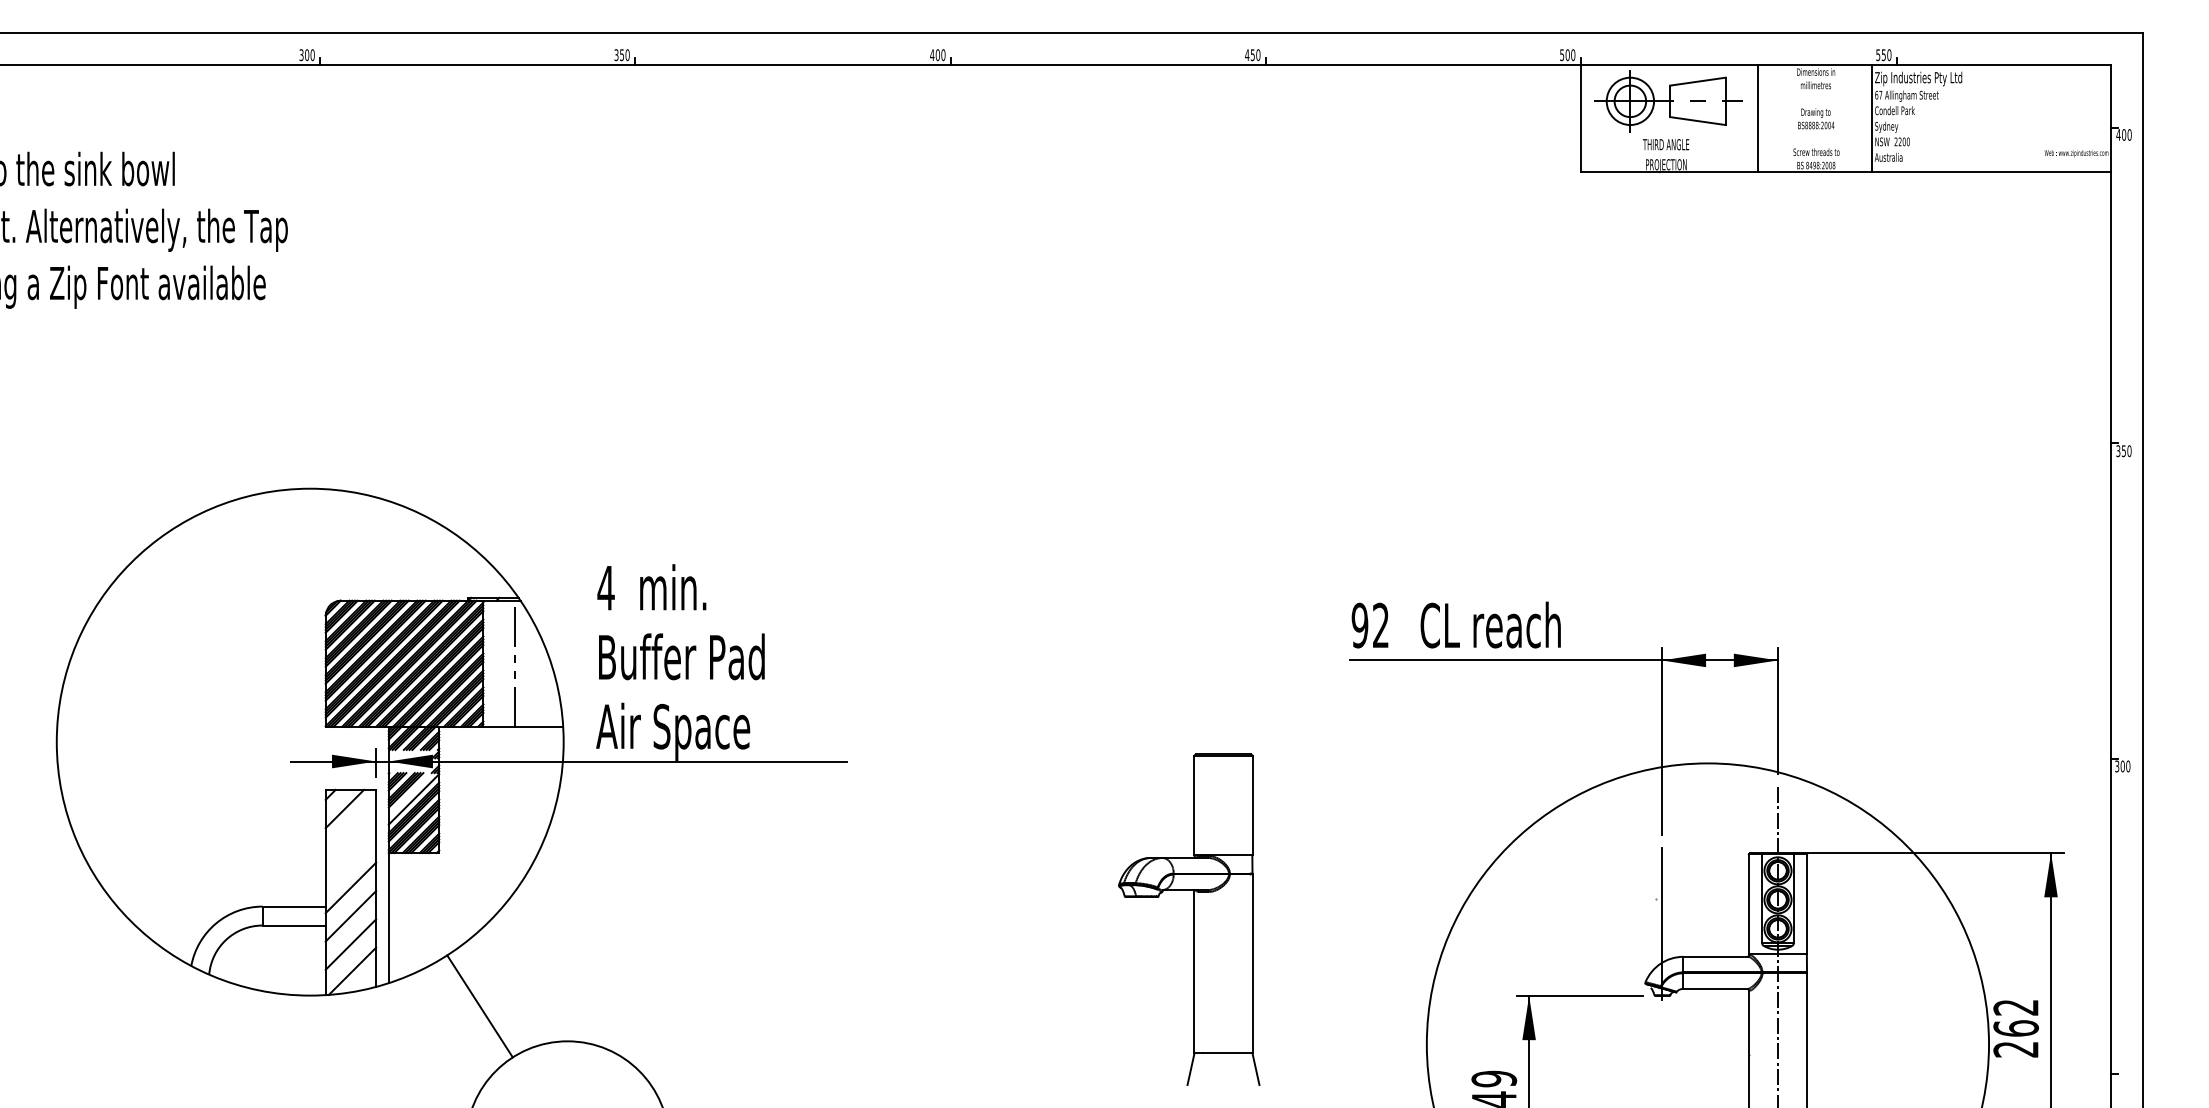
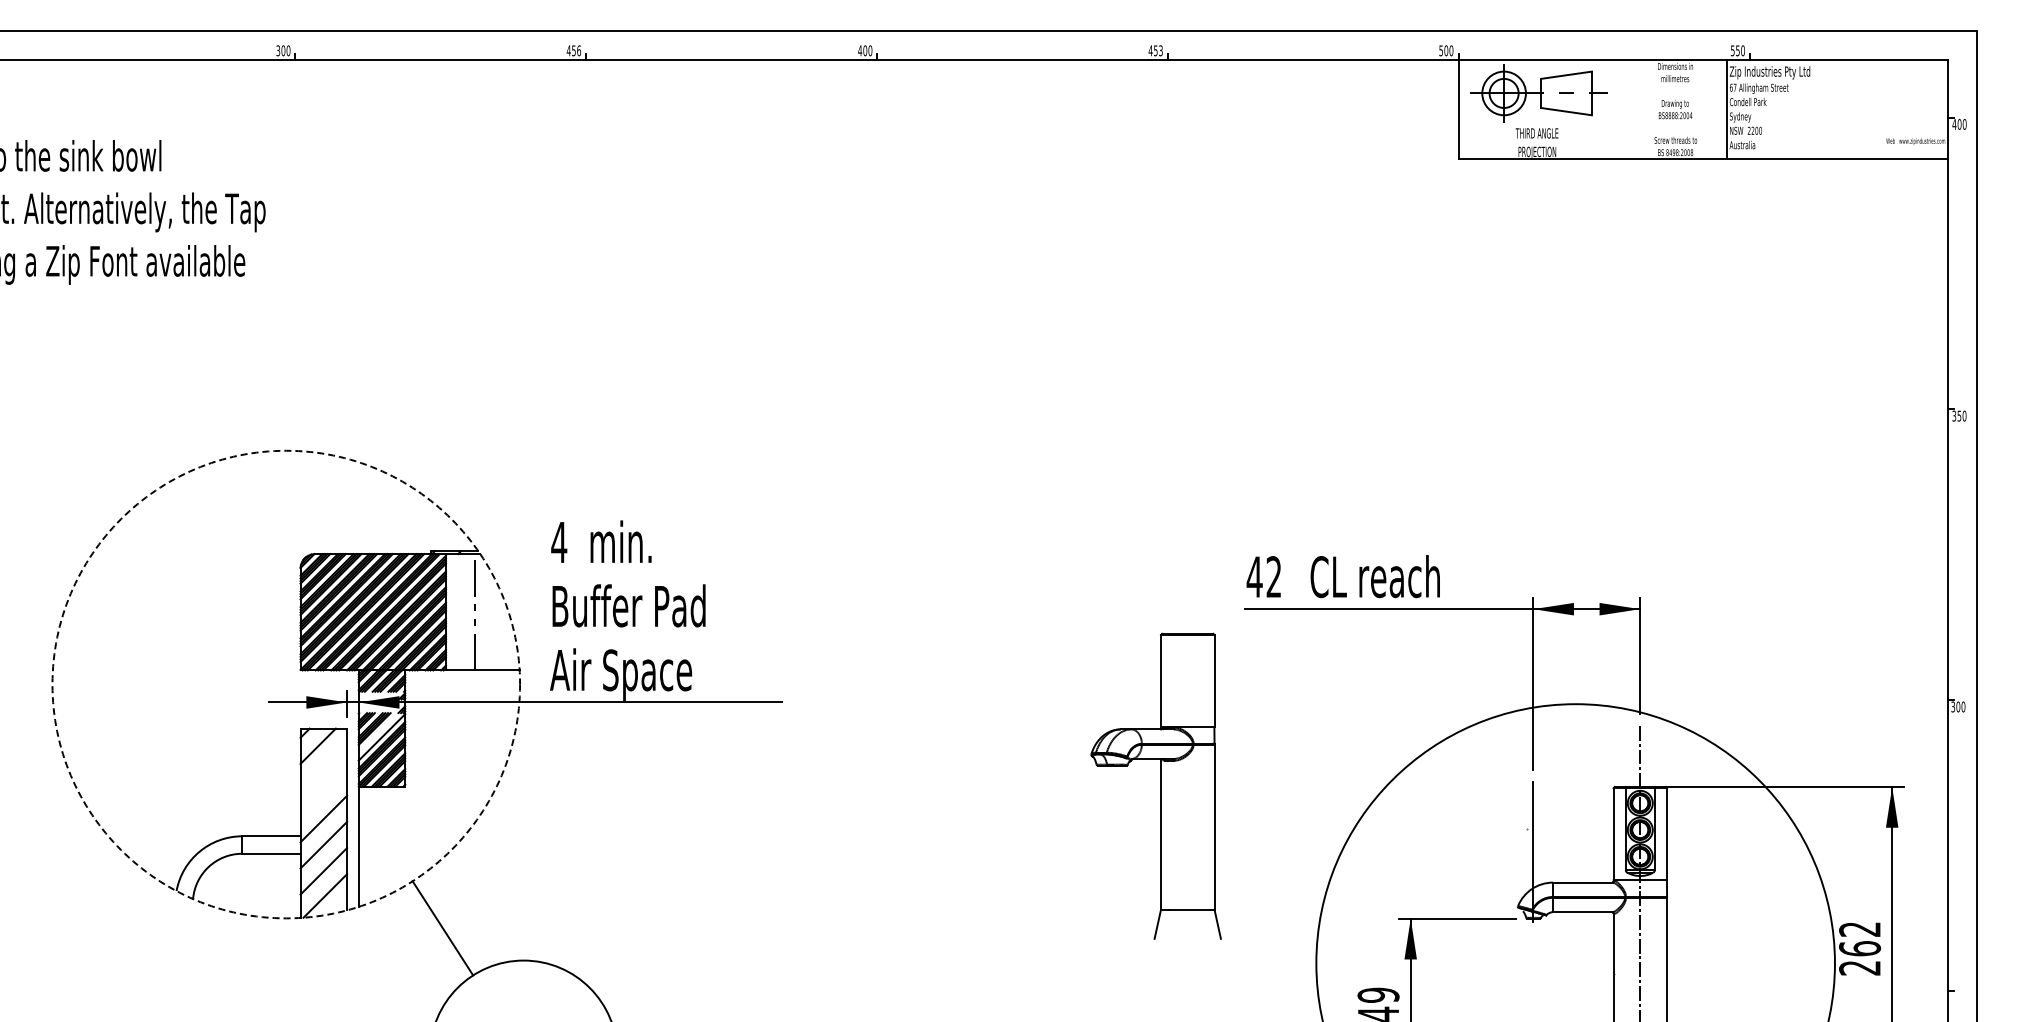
text: (621, 54) -> (573, 50), 350 -> 456
text: (1257, 54) -> (1160, 50), 450 -> 453
line: (1757, 117) -> (1621, 108), removed
text: (1359, 626) -> (1254, 577), 92 -> 42
circle: (310, 742) -> (286, 684), solid -> dashed
part: (1188, 918) -> (1155, 785), moved

